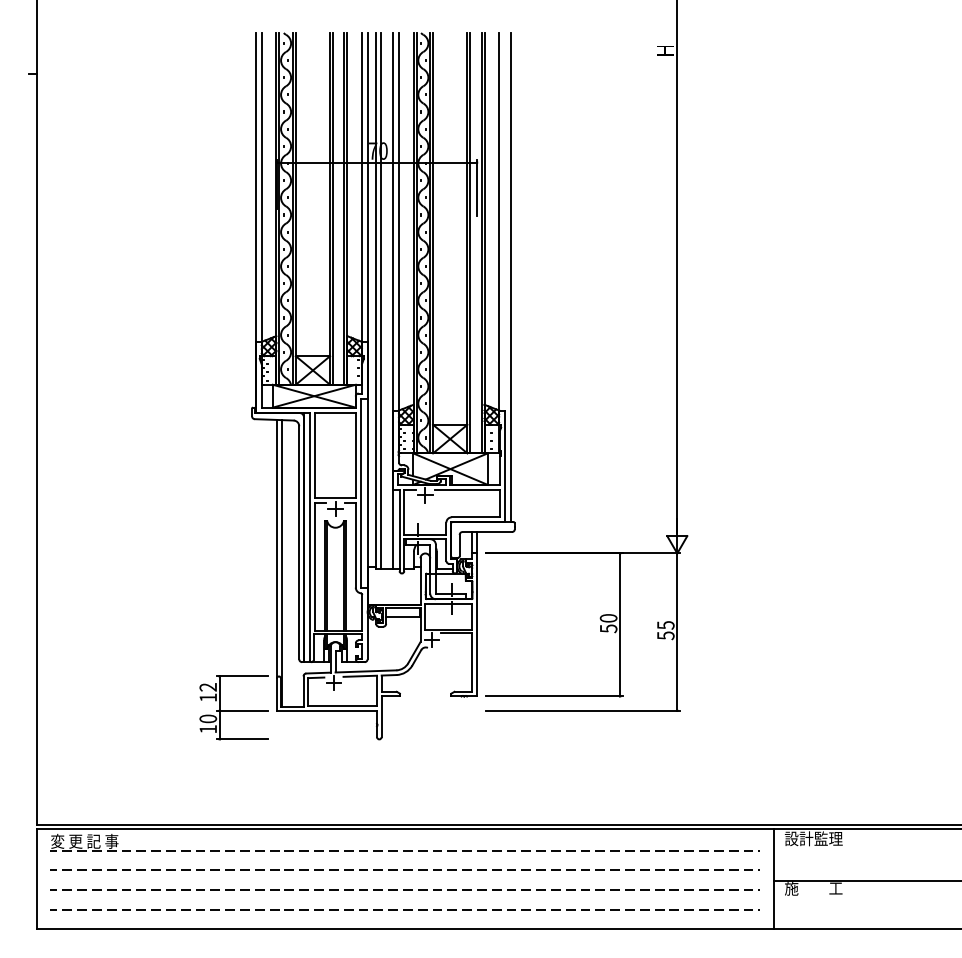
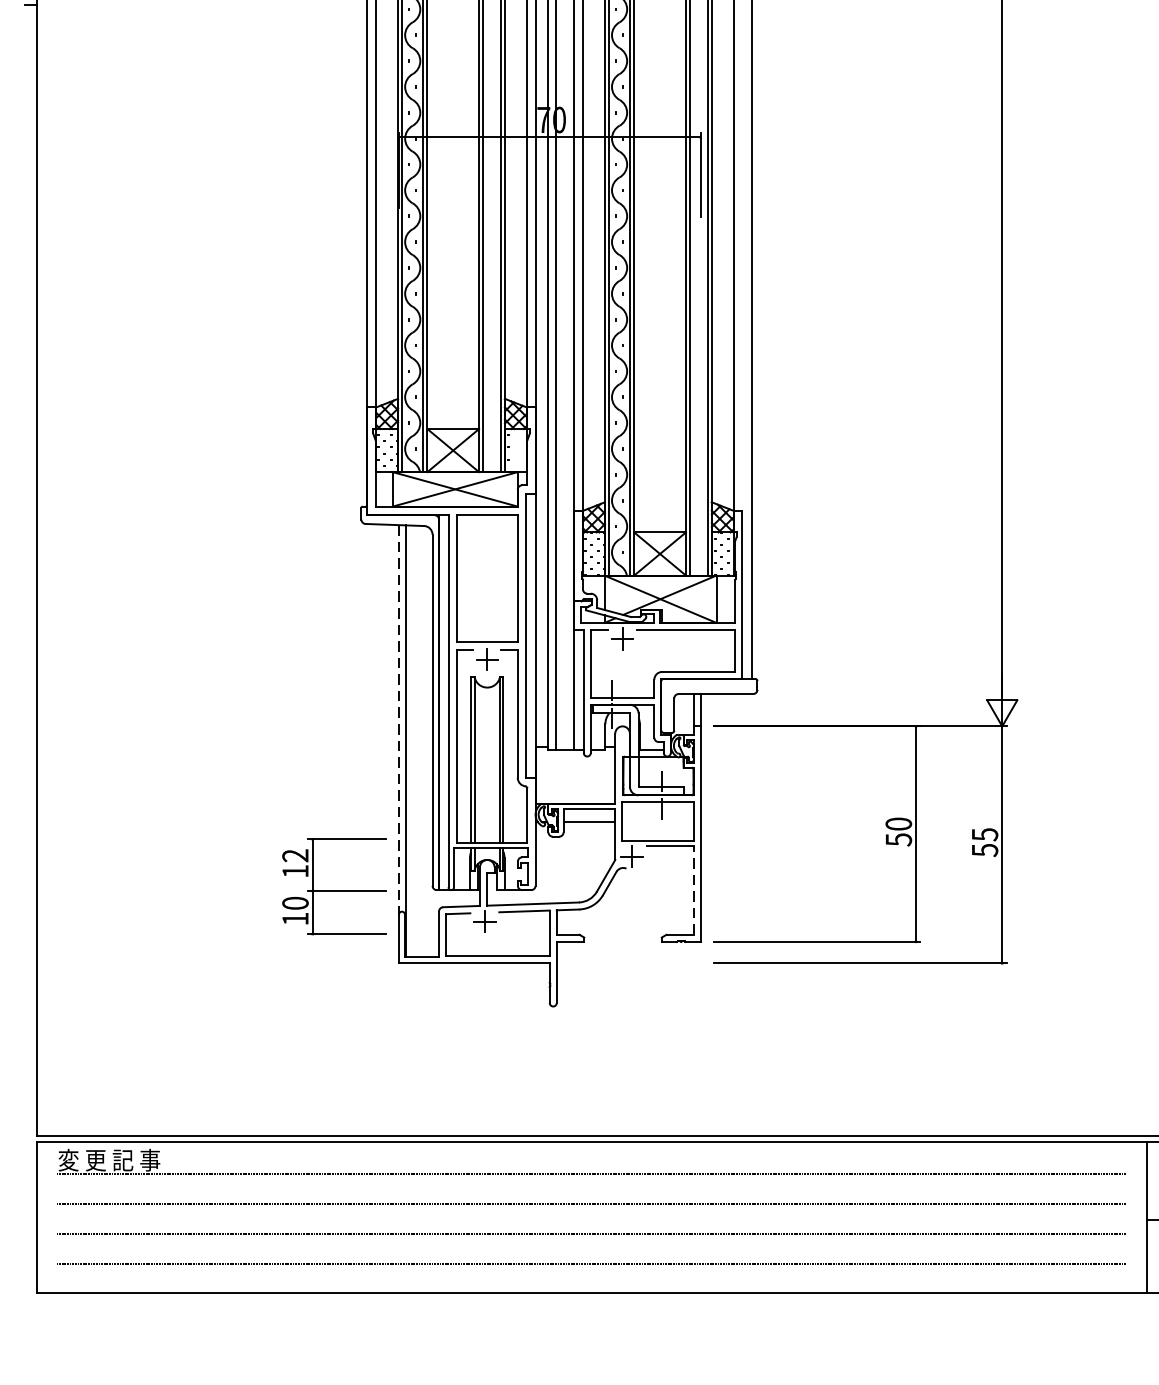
line: (276, 549) -> (398, 720), solid -> dashed
line: (472, 661) -> (693, 889), solid -> dashed
part: (233, 707) -> (333, 886), moved

